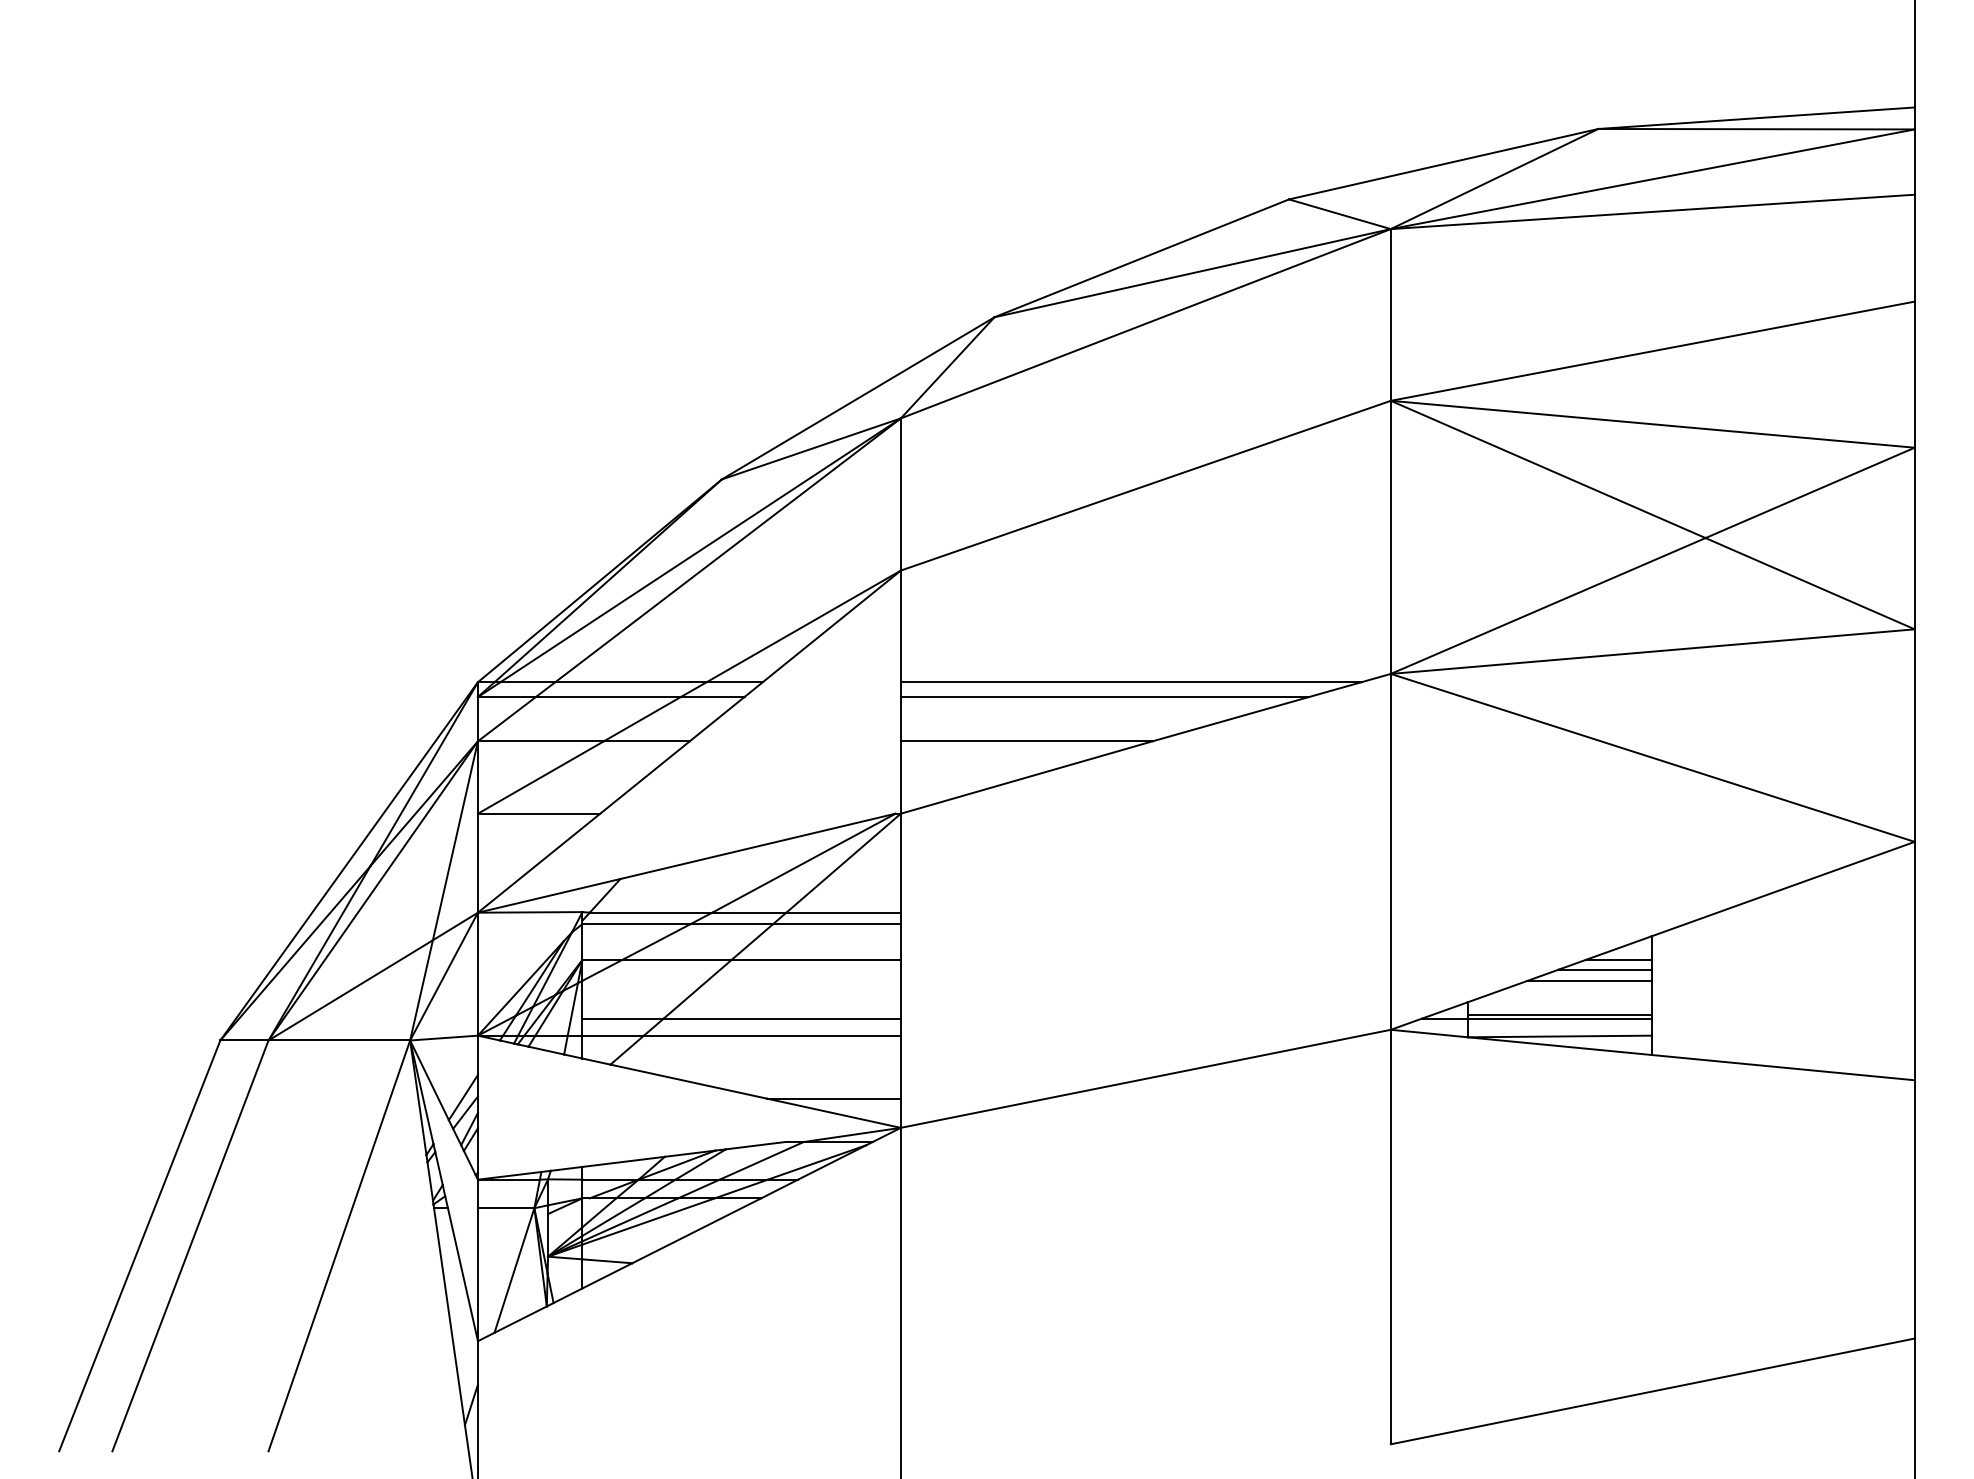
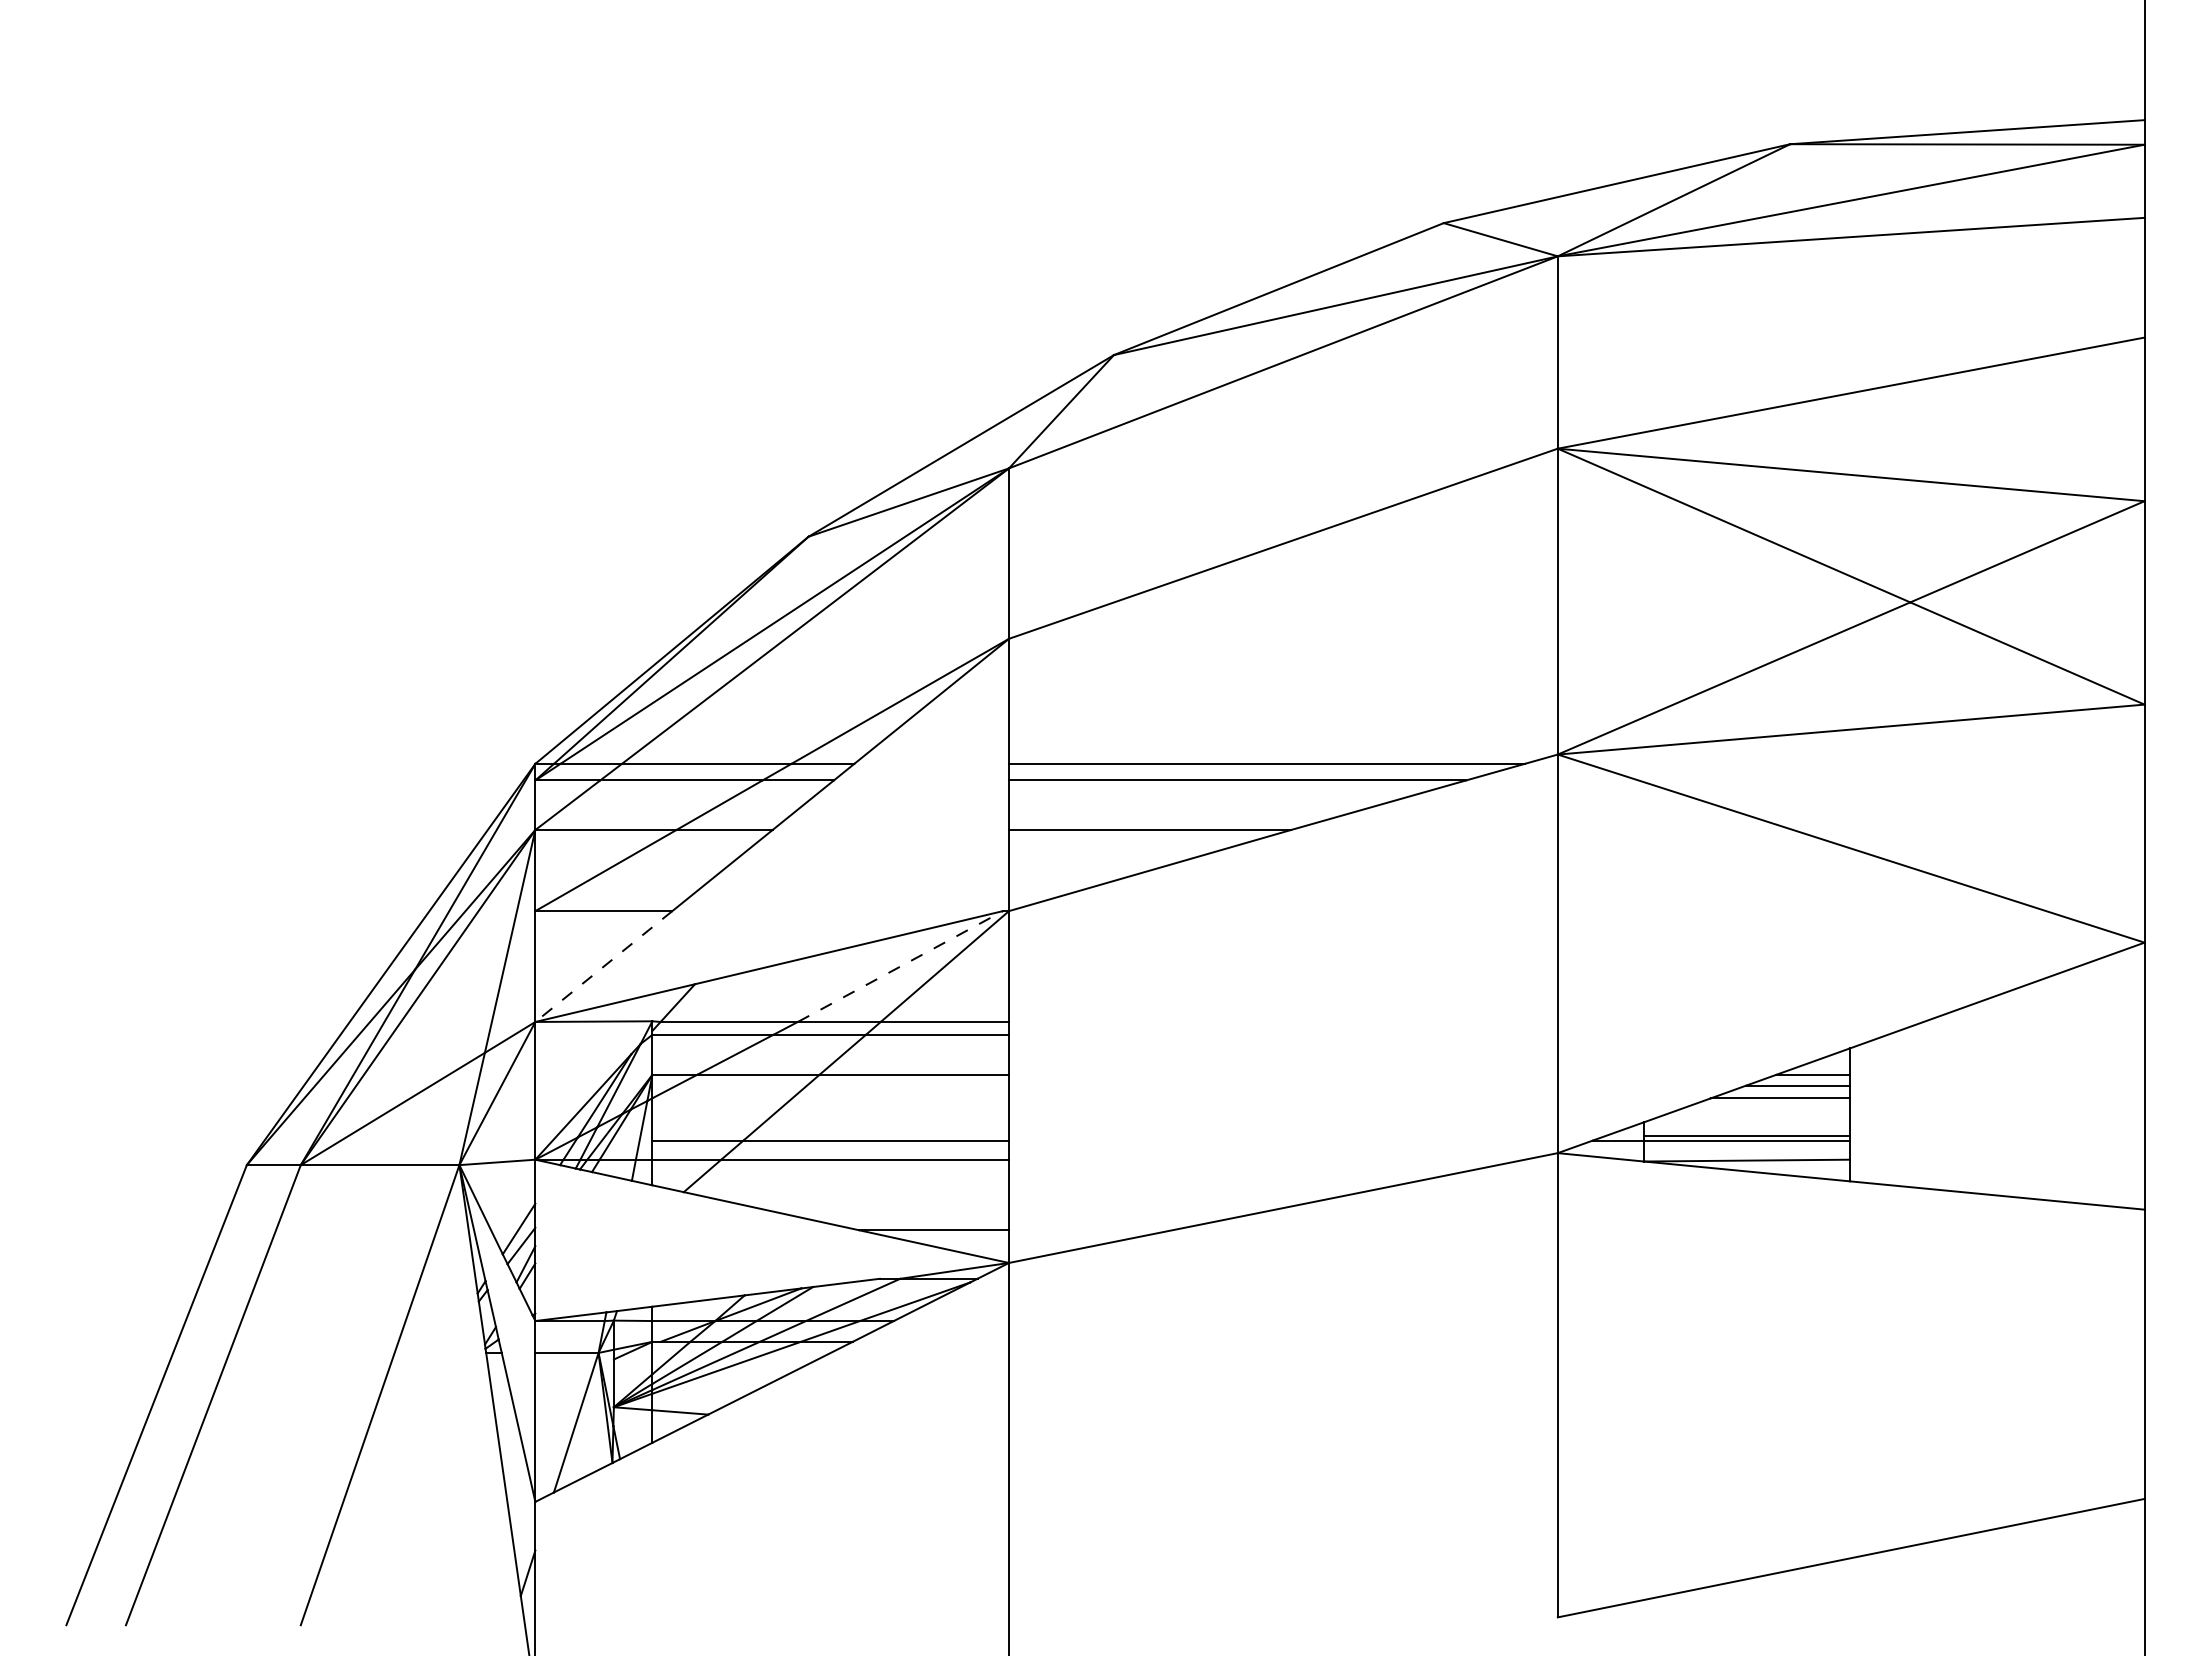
line: (804, 862) -> (901, 965), solid -> dashed
line: (539, 863) -> (604, 966), solid -> dashed

